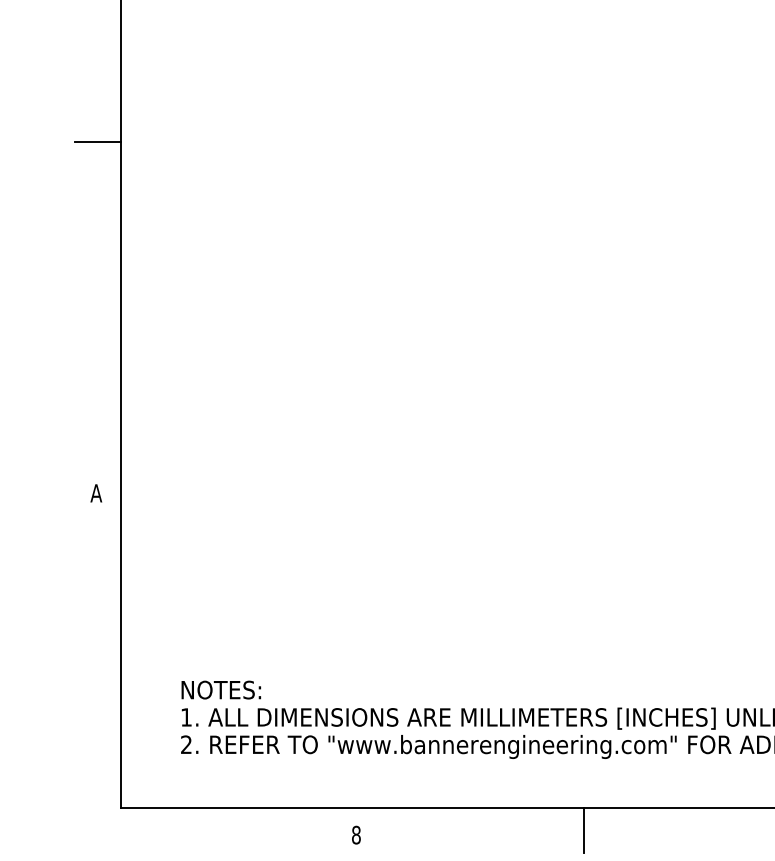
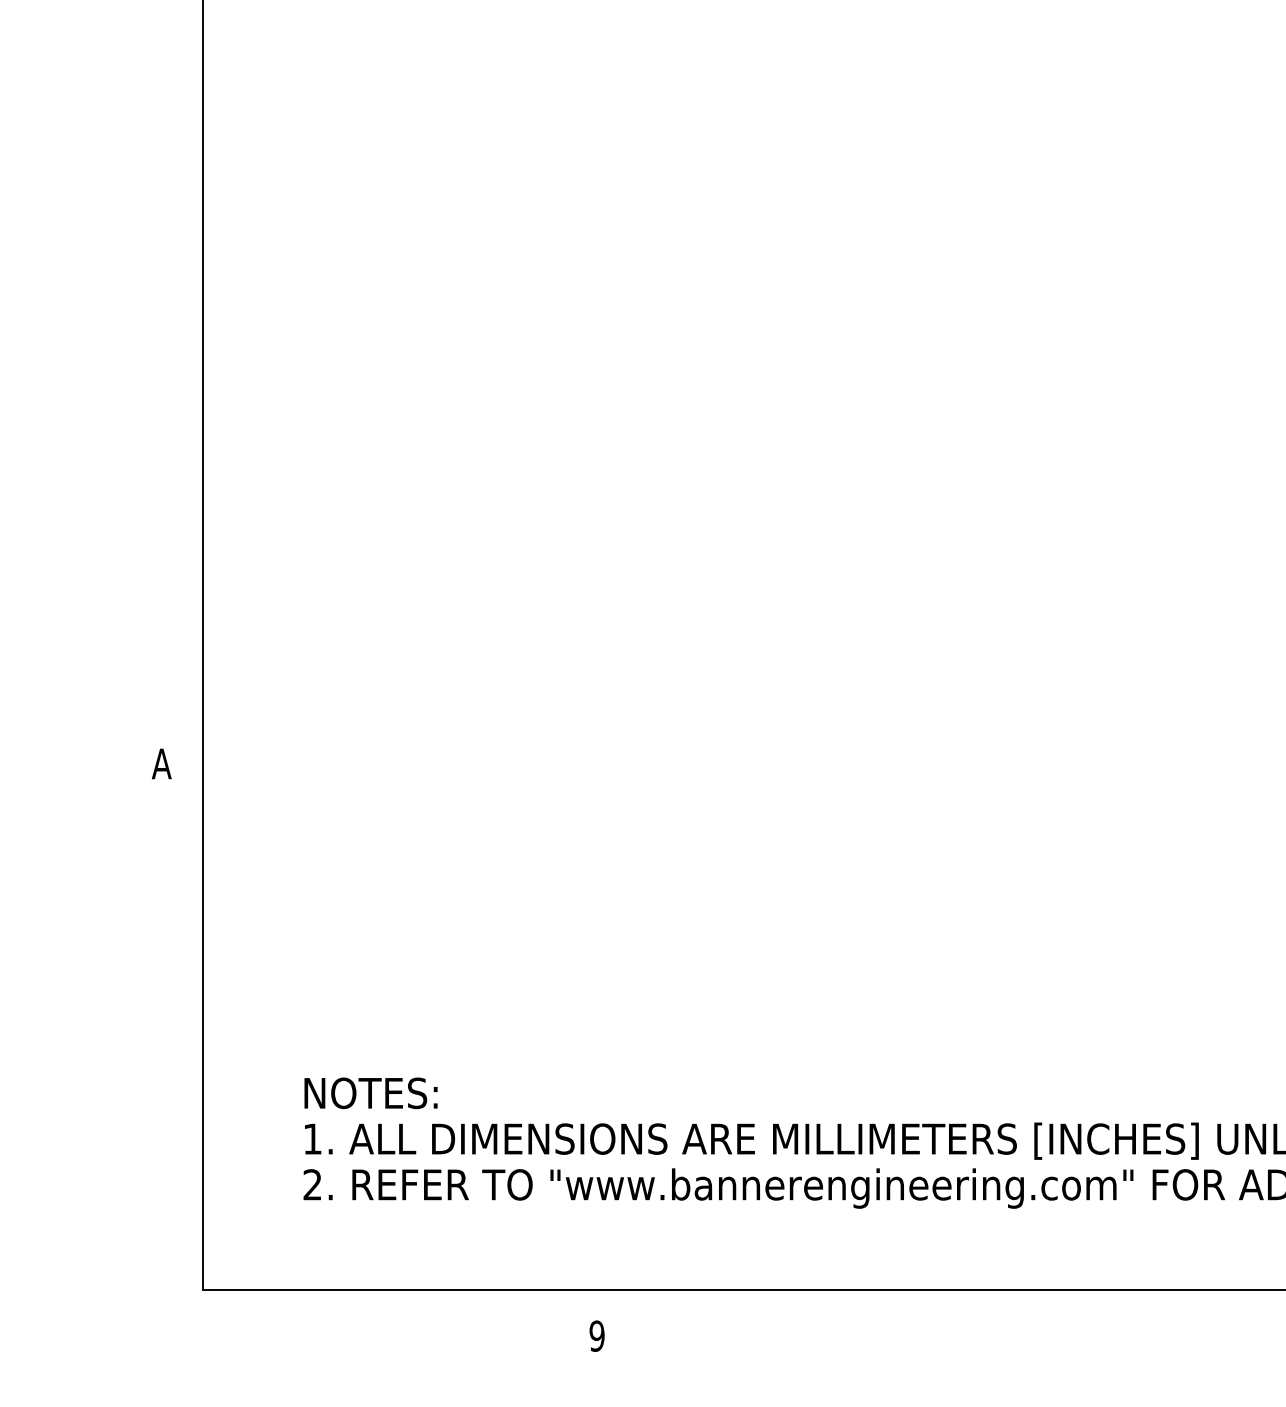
line: (97, 142) -> (163, 176), removed
line: (584, 830) -> (979, 1328), removed
text: (355, 835) -> (595, 1336), 8 -> 9

